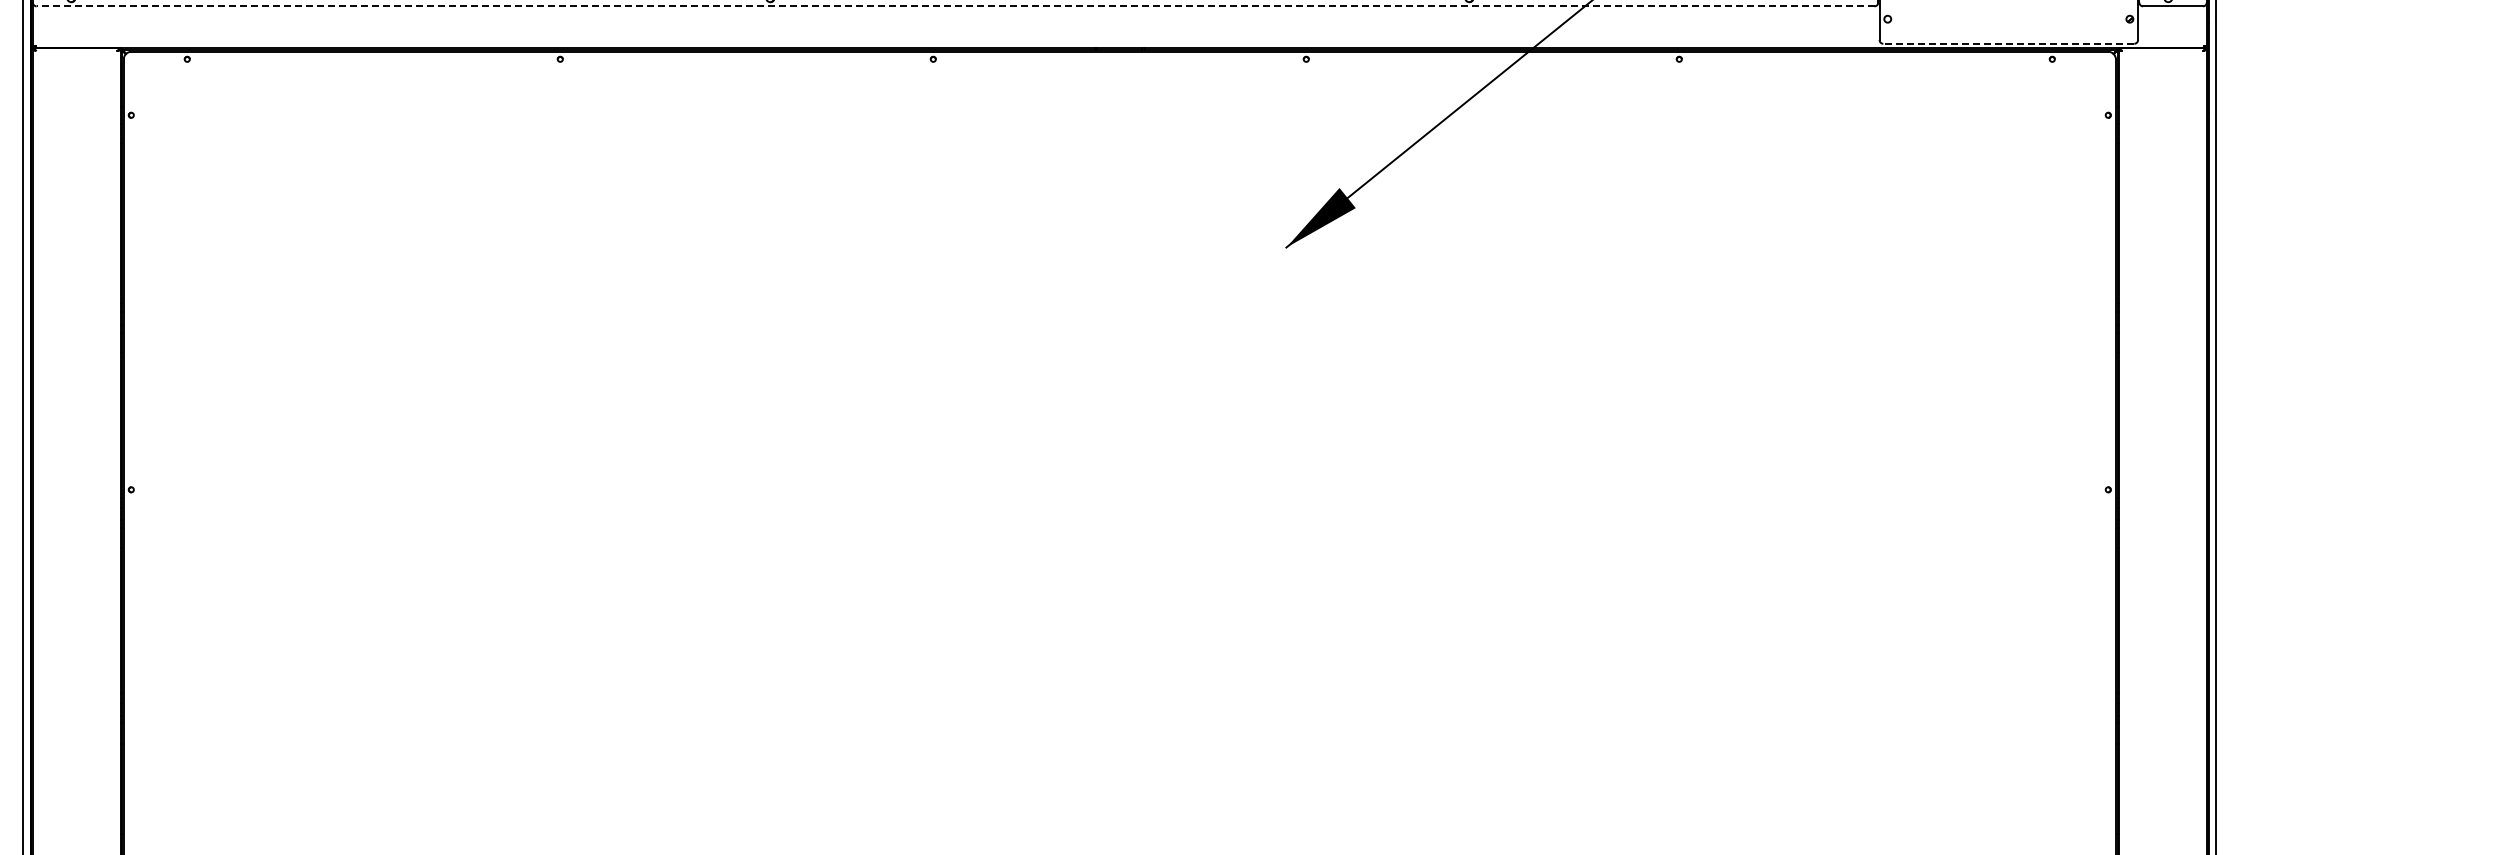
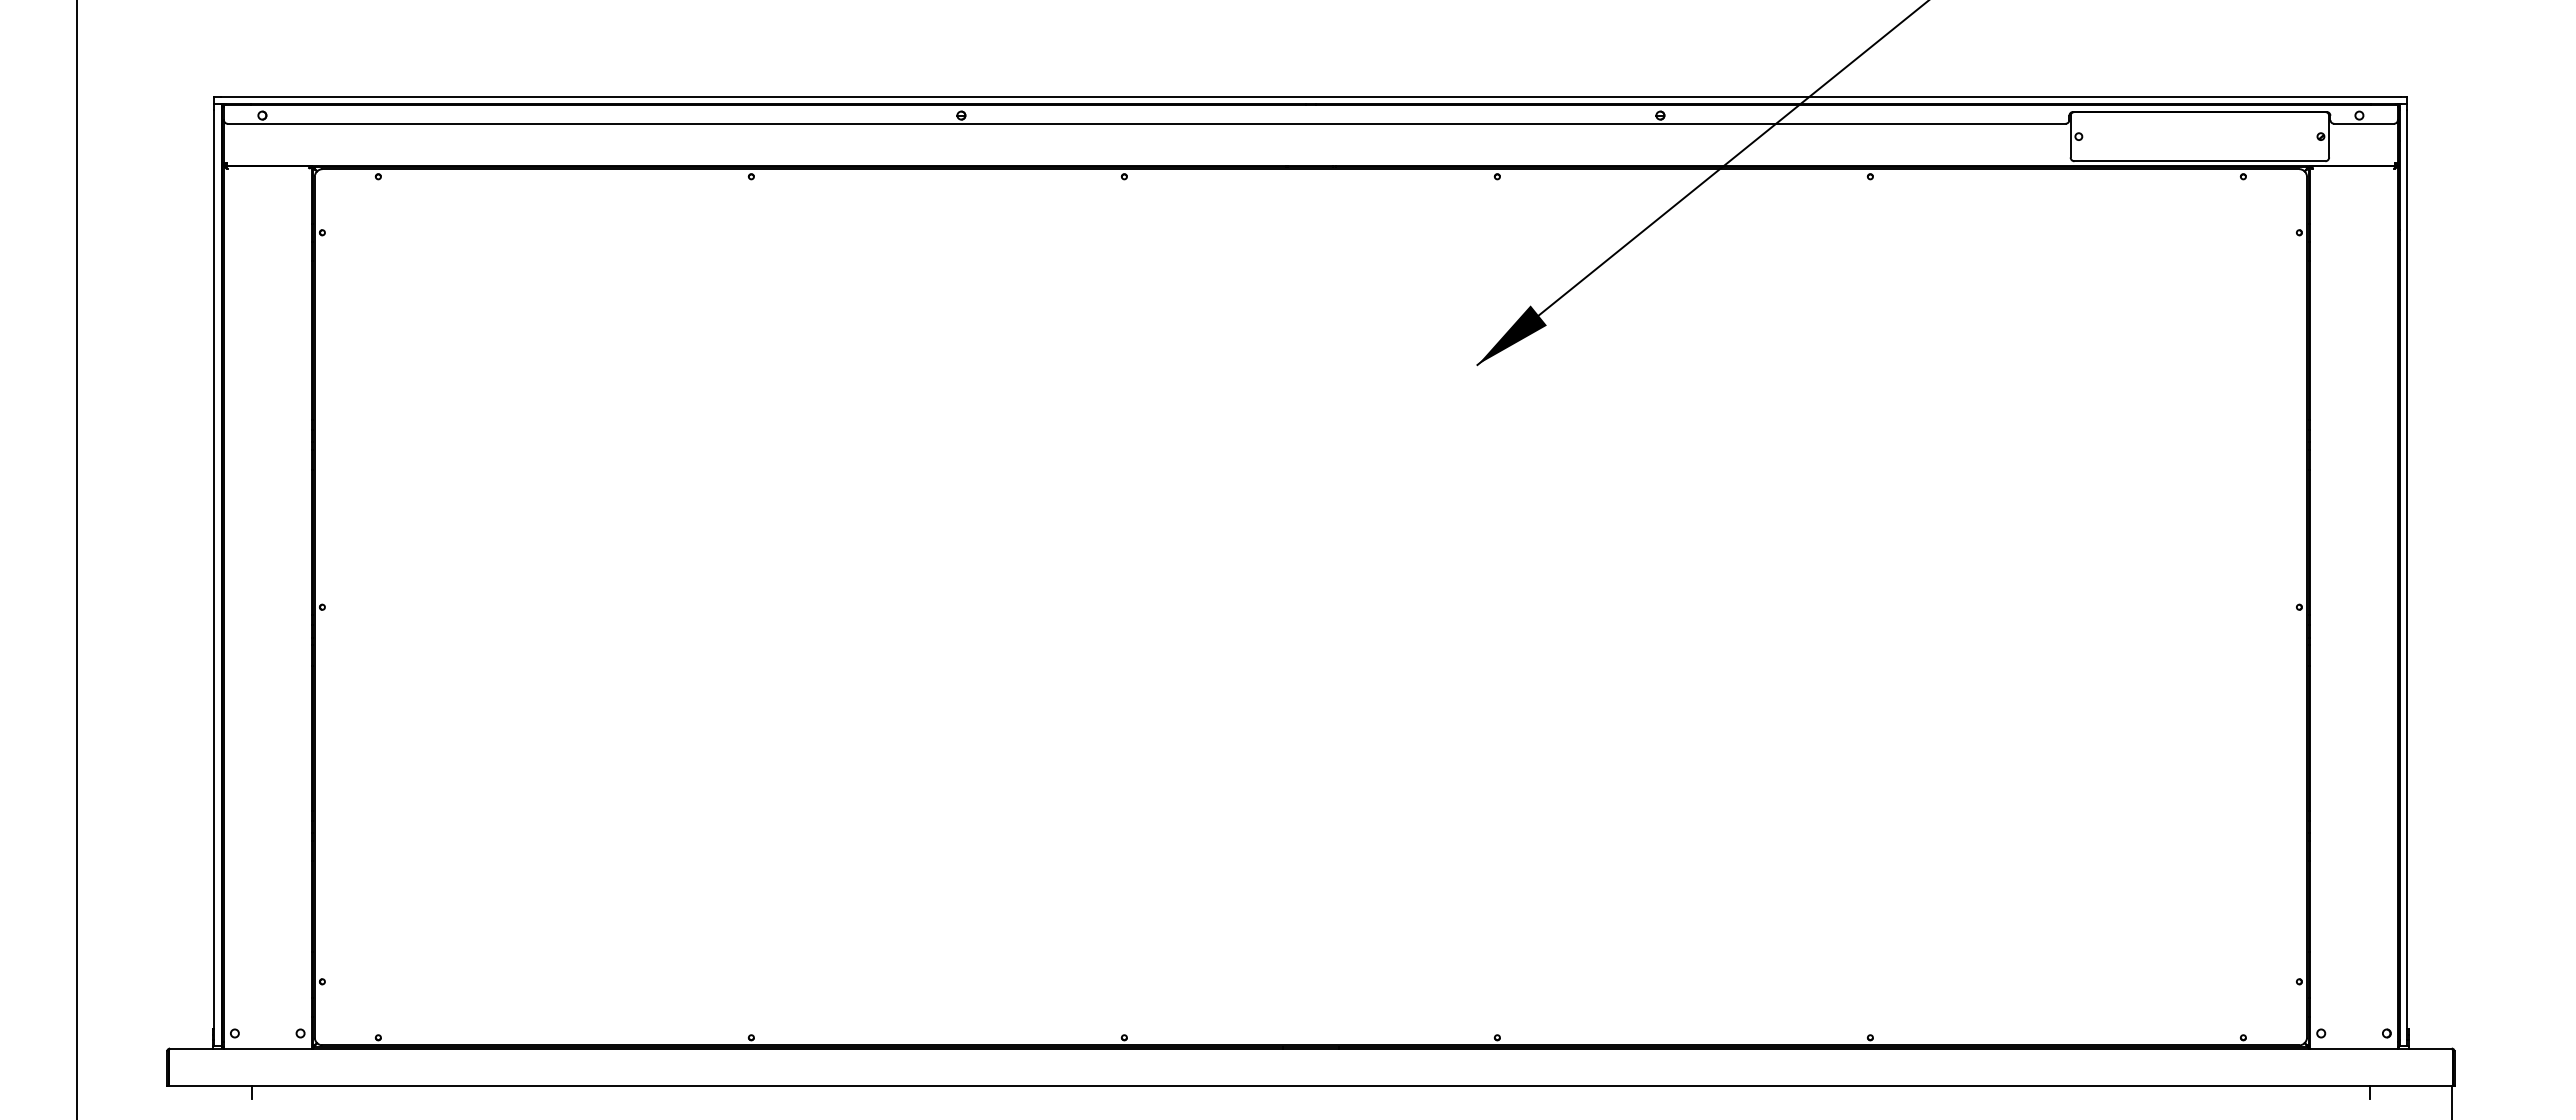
line: (955, 6) -> (1146, 123), dashed -> solid
line: (2008, 44) -> (2199, 161), dashed -> solid

